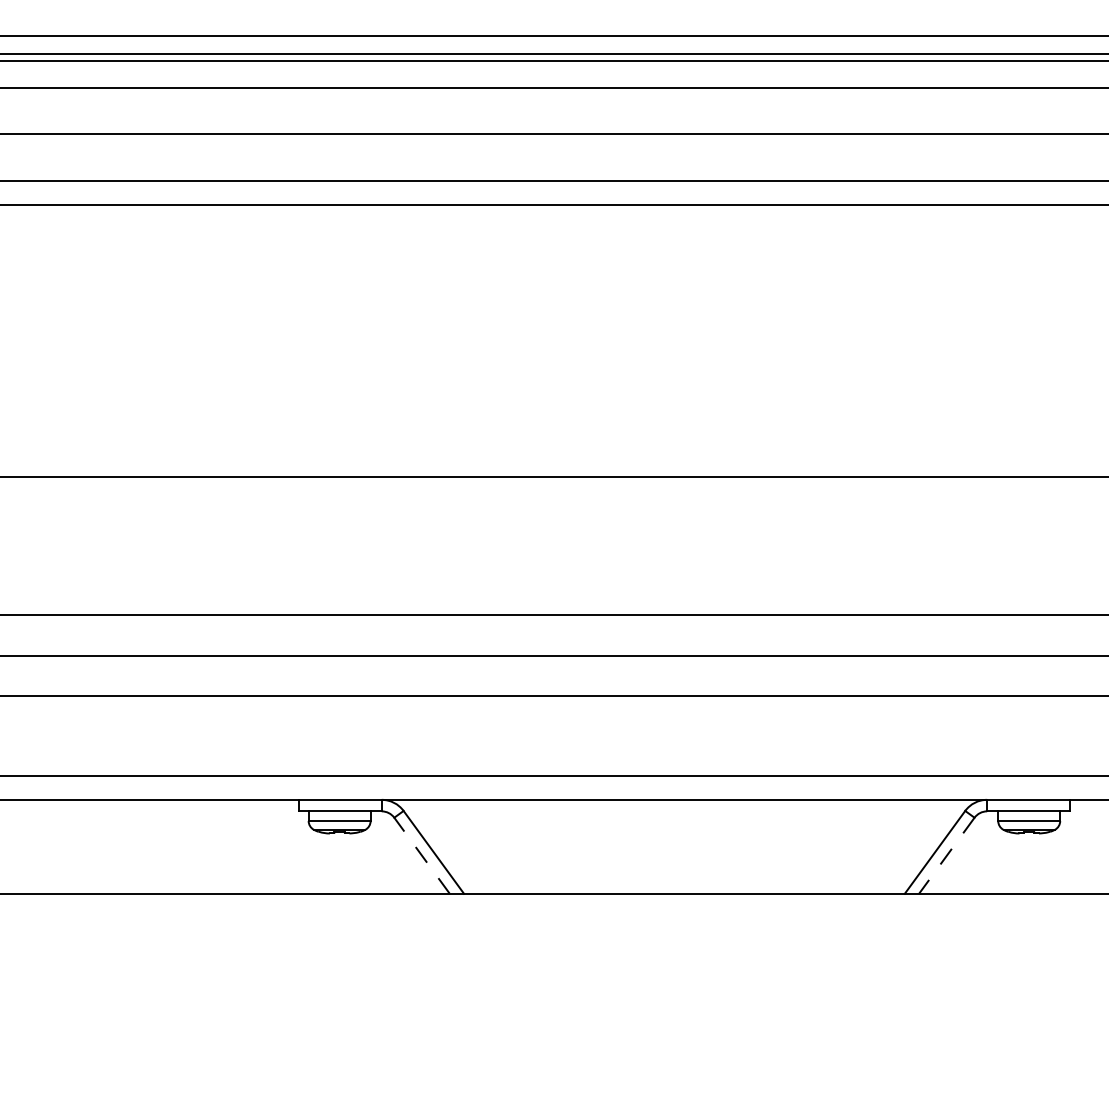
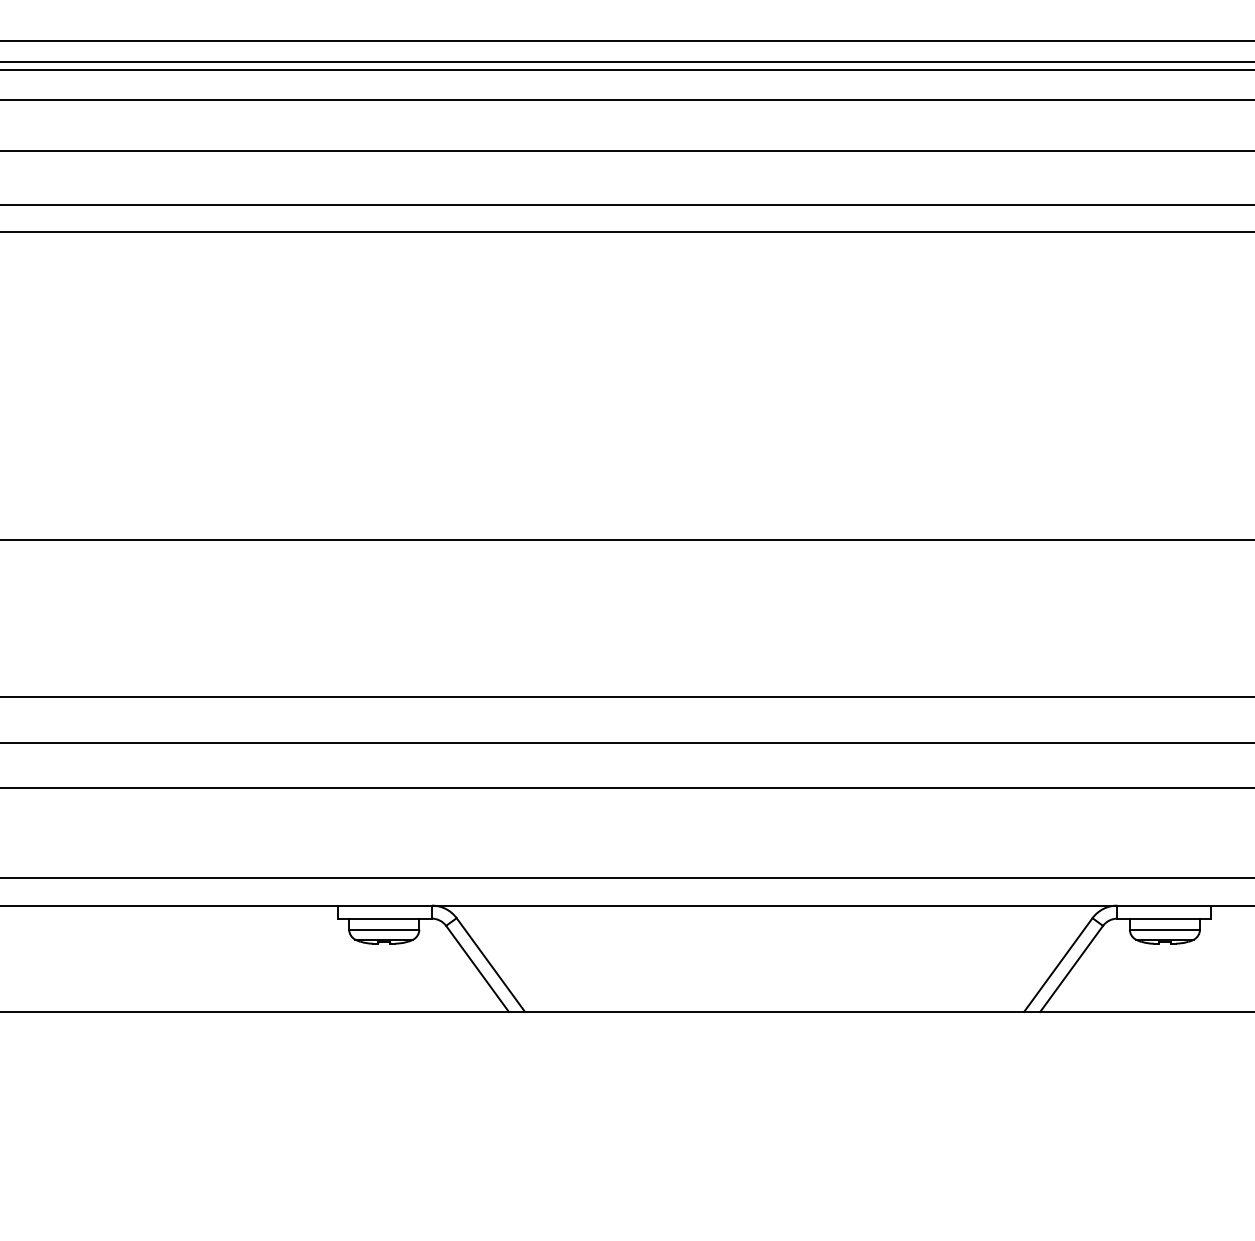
line: (421, 855) -> (476, 968), dashed -> solid
line: (946, 856) -> (1071, 969), dashed -> solid

